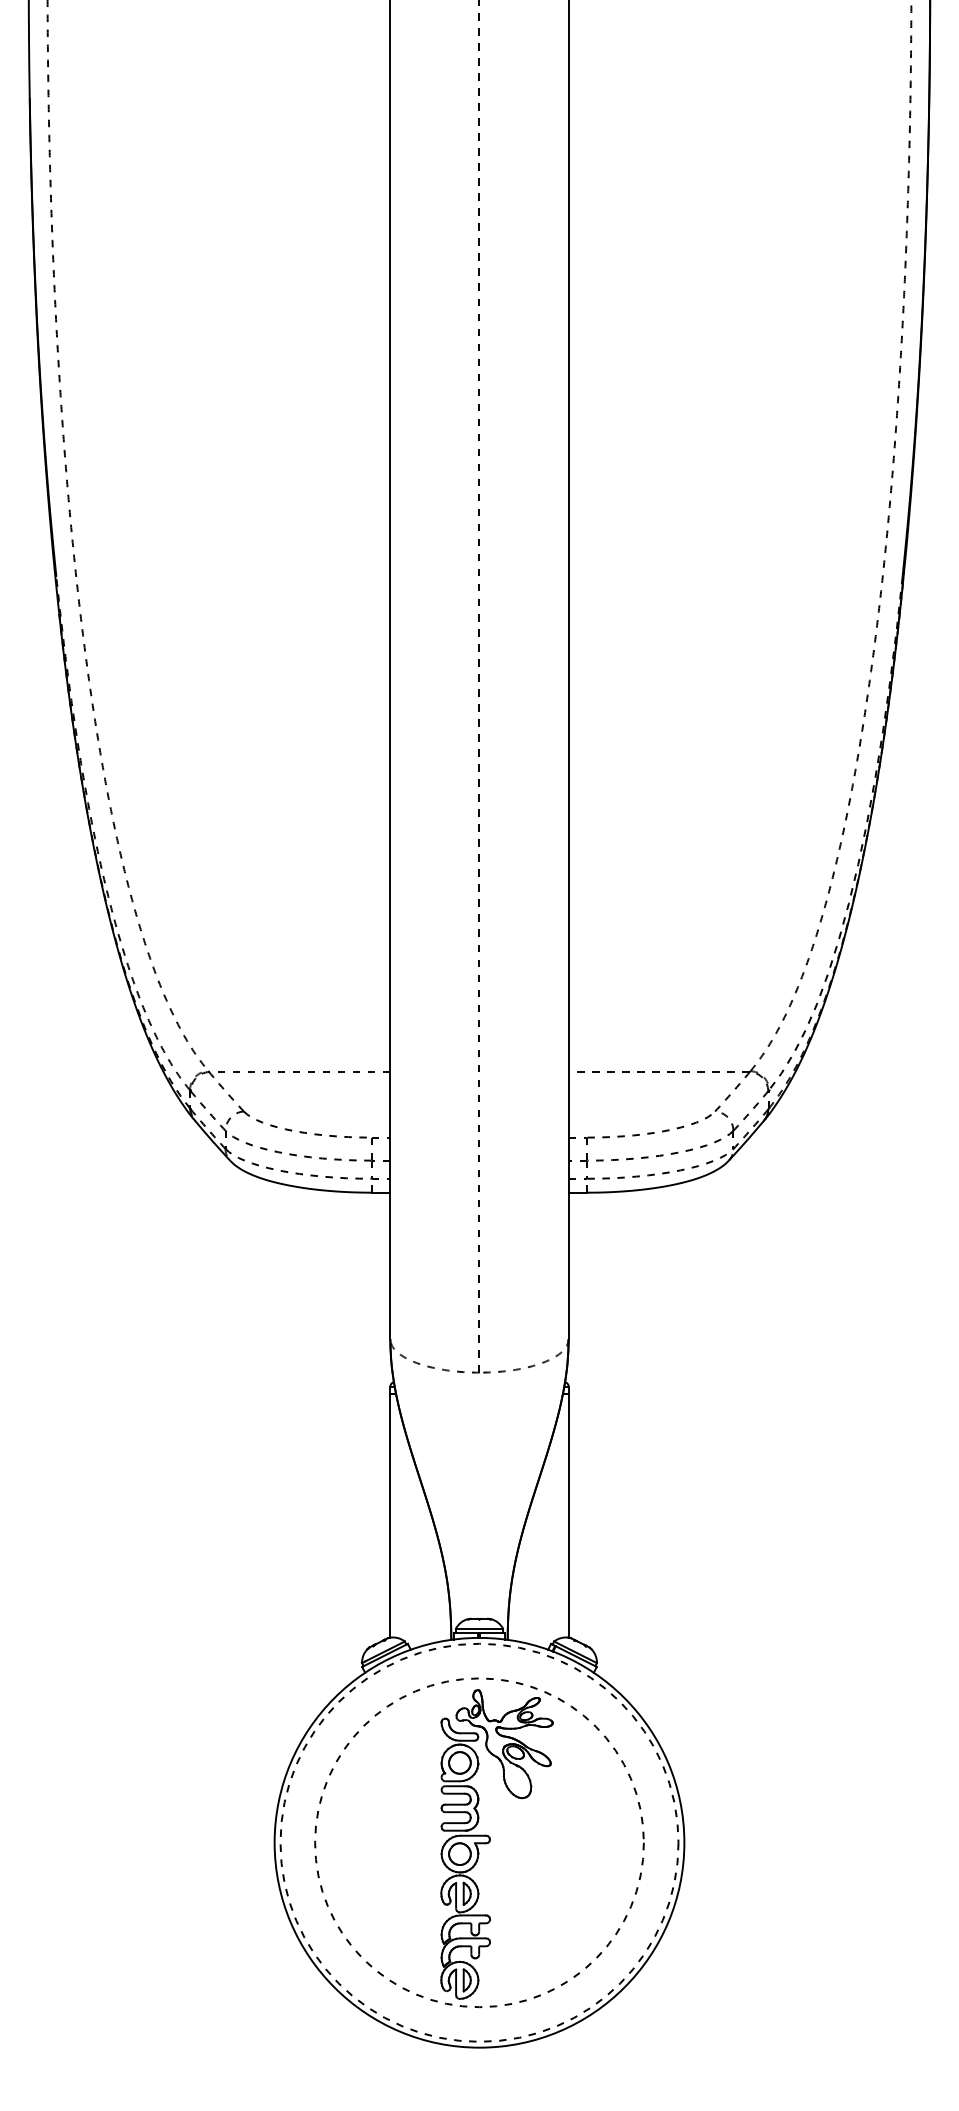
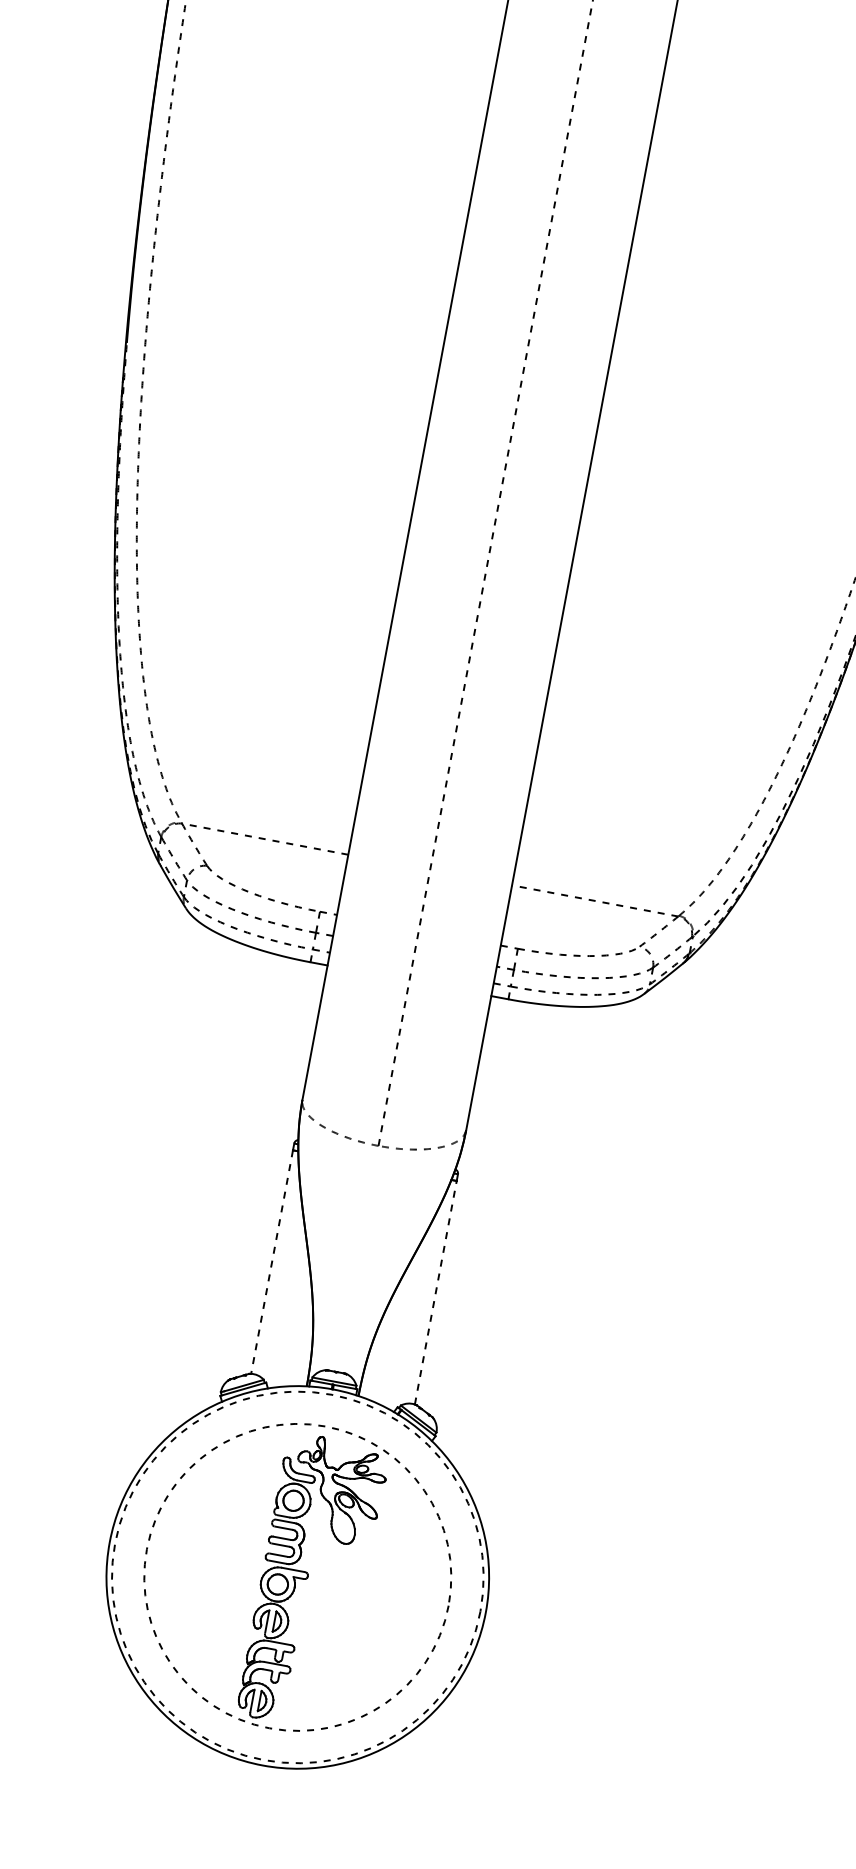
line: (390, 1515) -> (272, 1261), solid -> dashed
line: (568, 1515) -> (435, 1292), solid -> dashed

